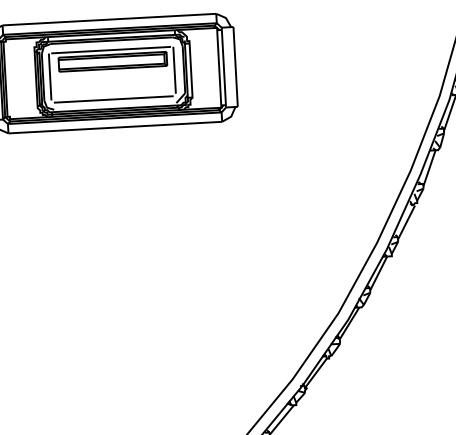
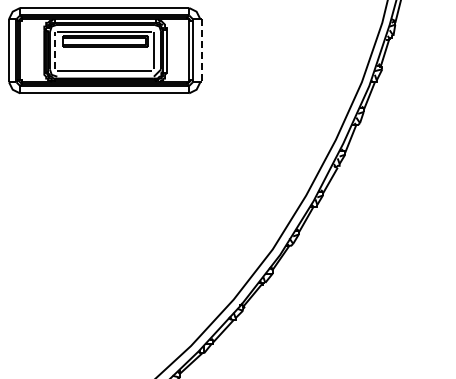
line: (236, 66) -> (202, 50), solid -> dashed
line: (50, 76) -> (55, 50), solid -> dashed

